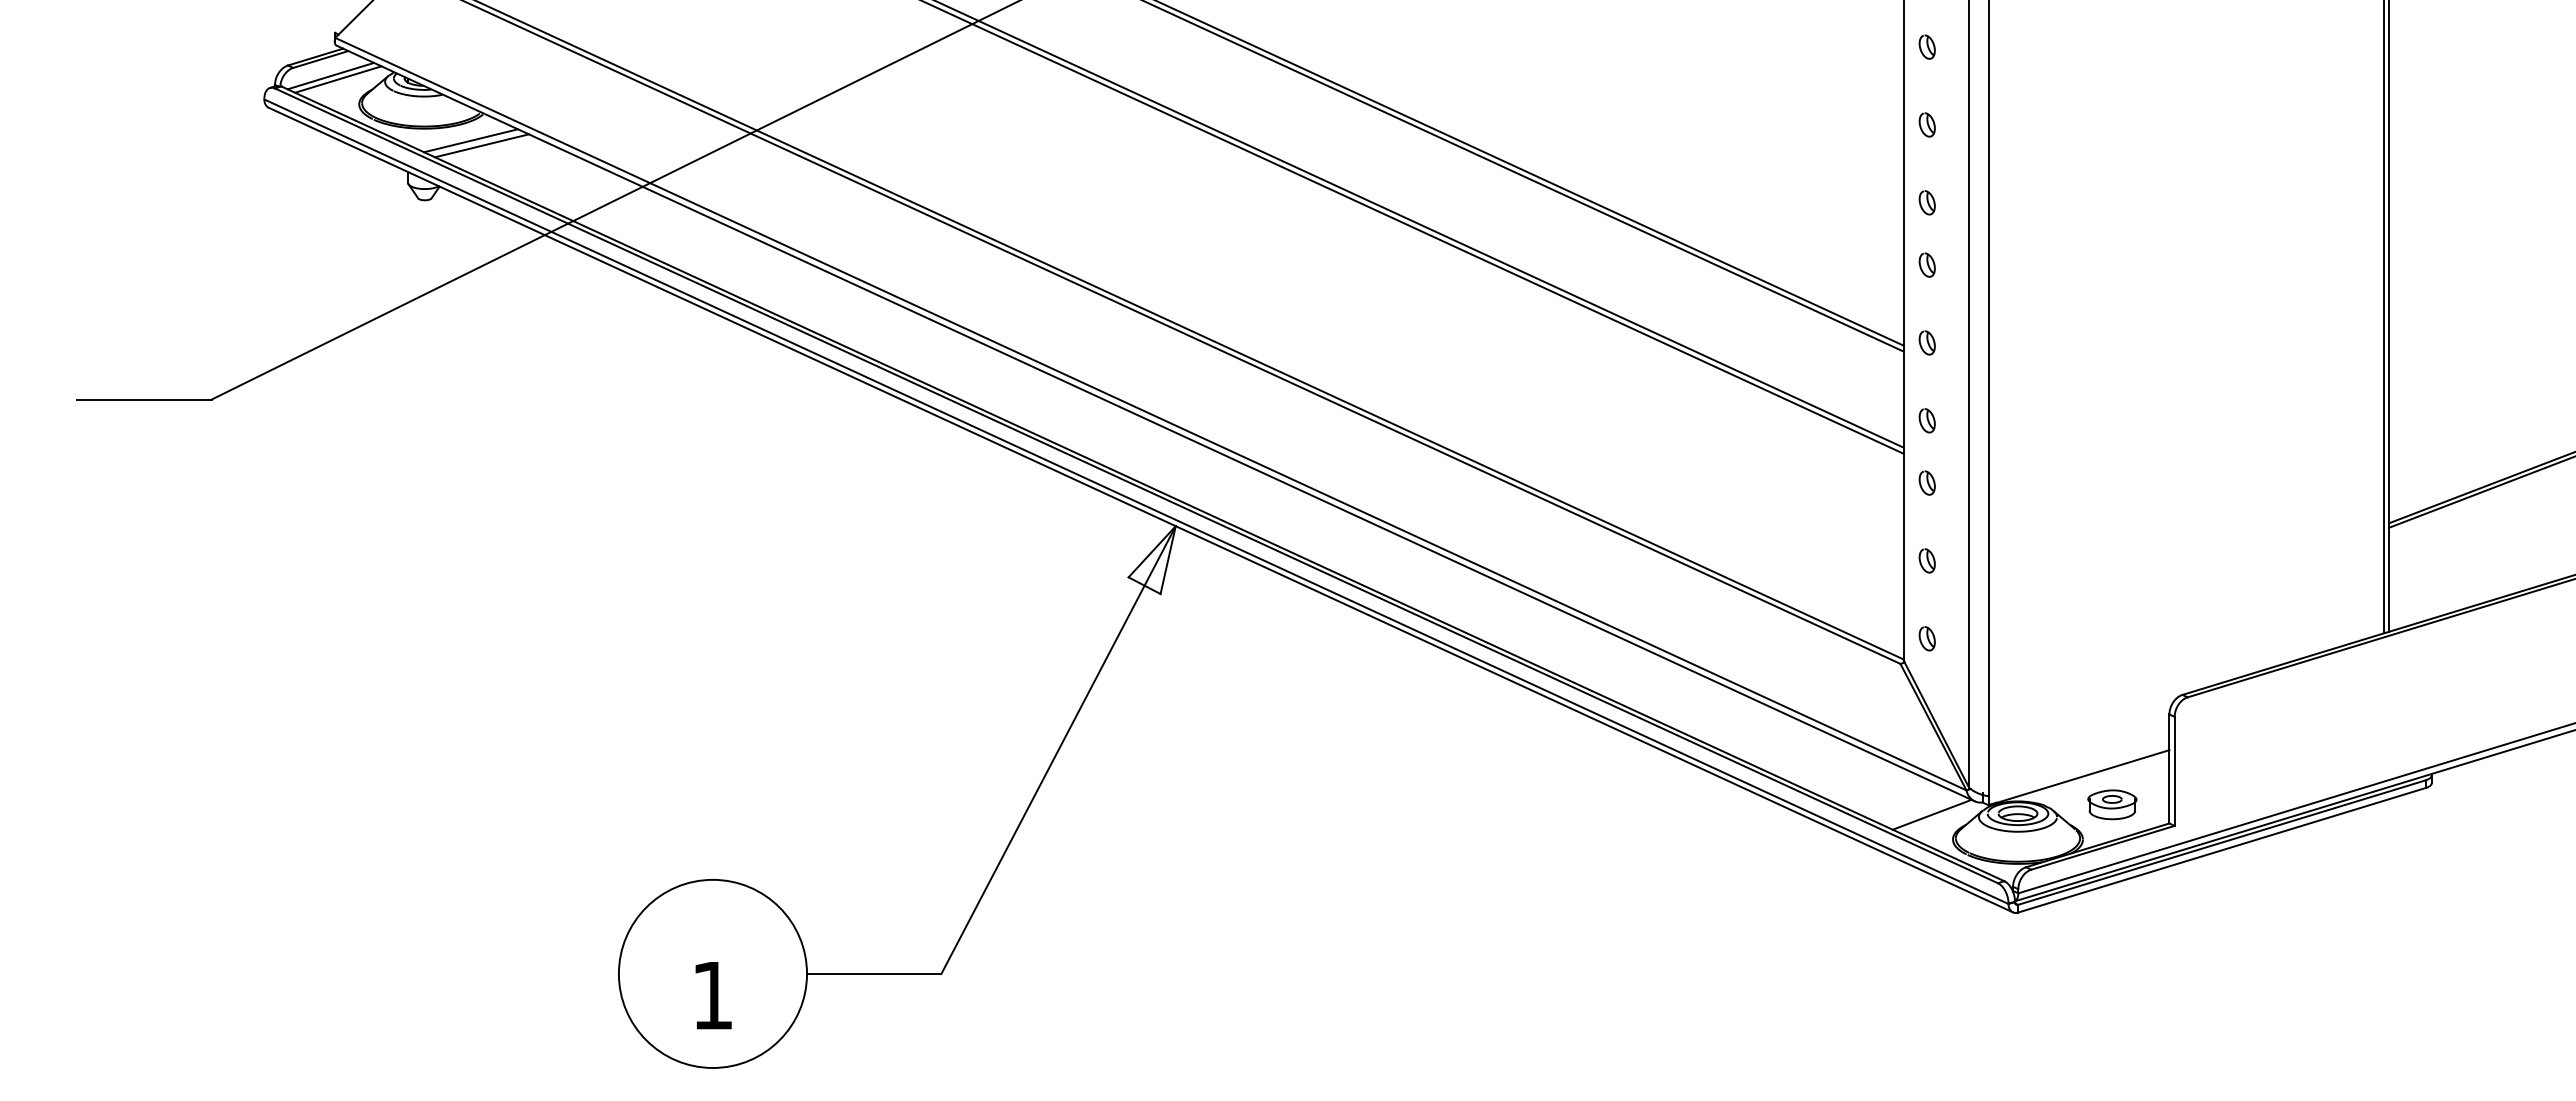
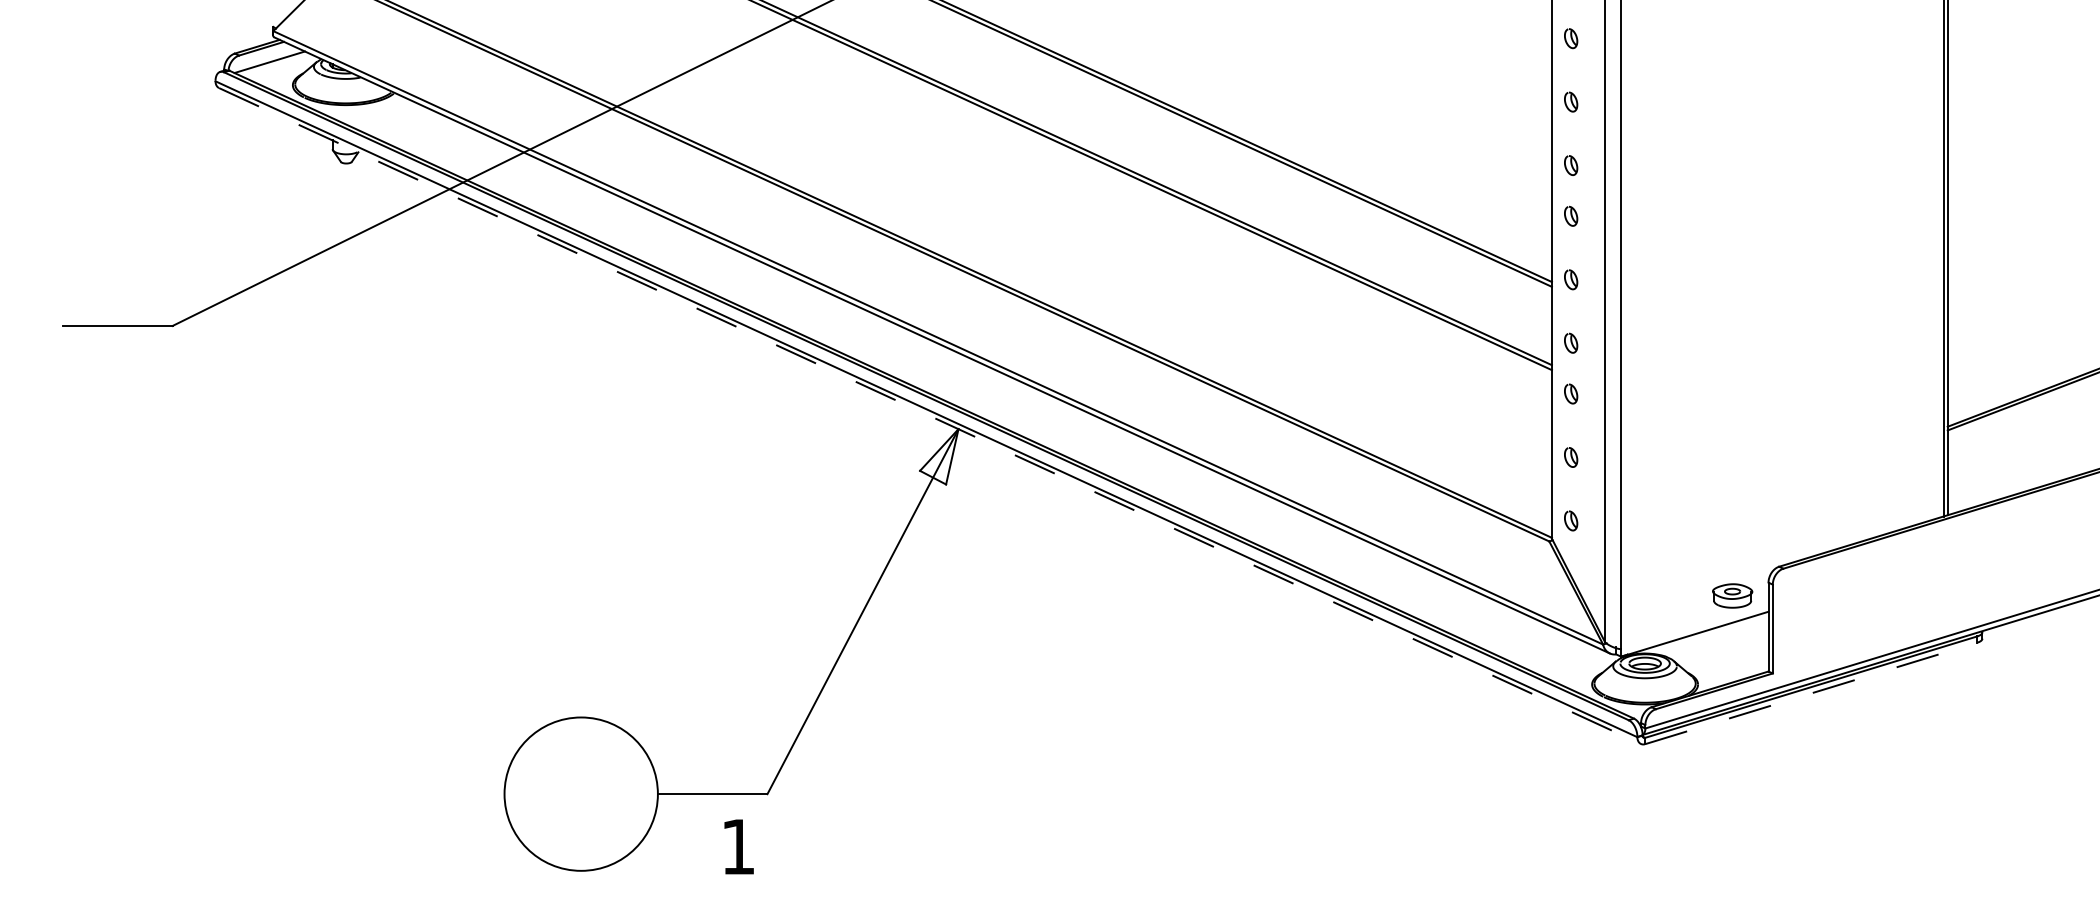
line: (338, 79) -> (275, 65), removed
line: (471, 140) -> (384, 114), removed
line: (481, 145) -> (392, 118), removed
line: (1141, 510) -> (930, 416), solid -> dashed
part: (2112, 804) -> (1732, 595), moved
line: (1931, 814) -> (1574, 664), removed
line: (2221, 850) -> (1810, 693), solid -> dashed
text: (713, 995) -> (739, 846), moved

